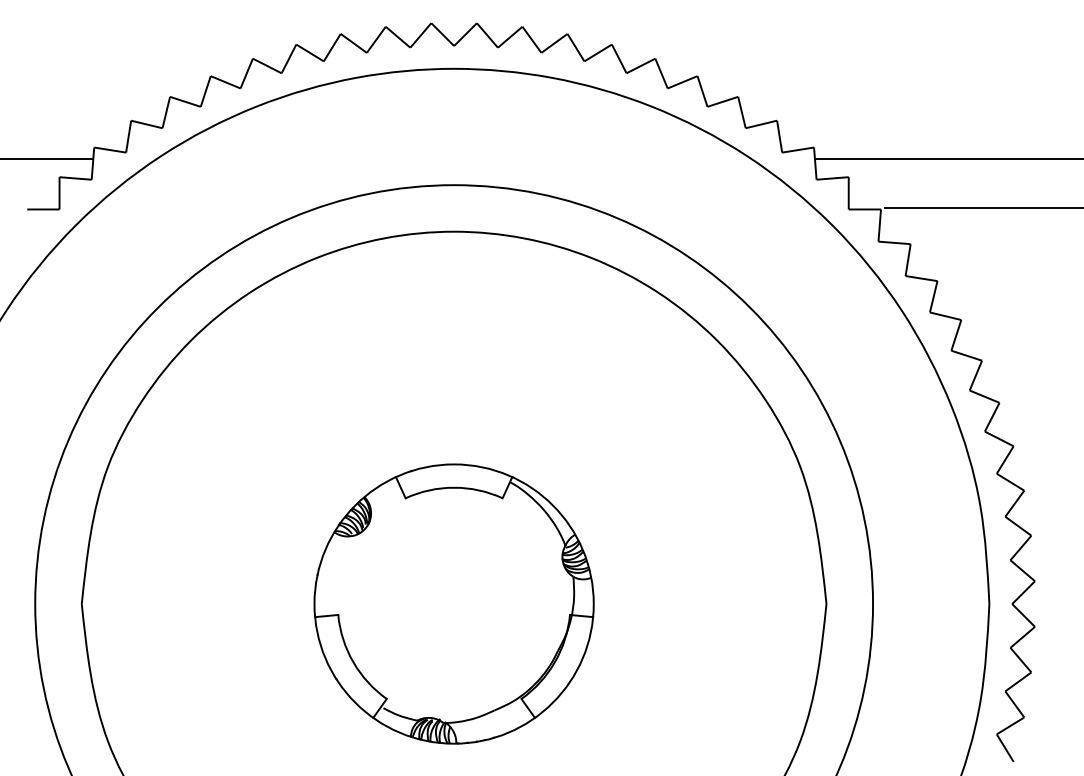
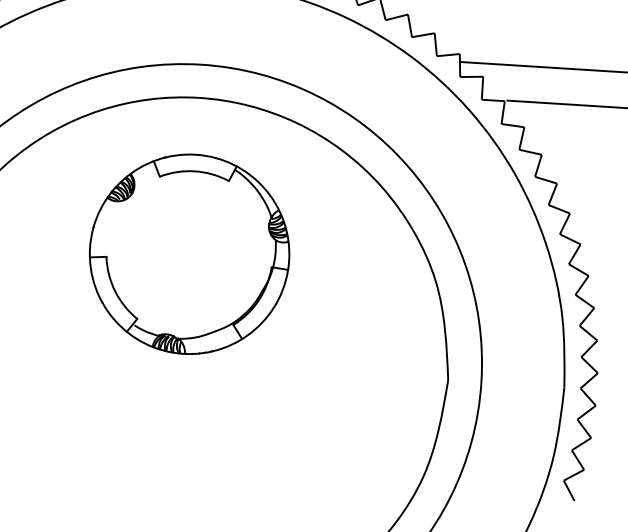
part: (453, 603) -> (189, 253), moved

